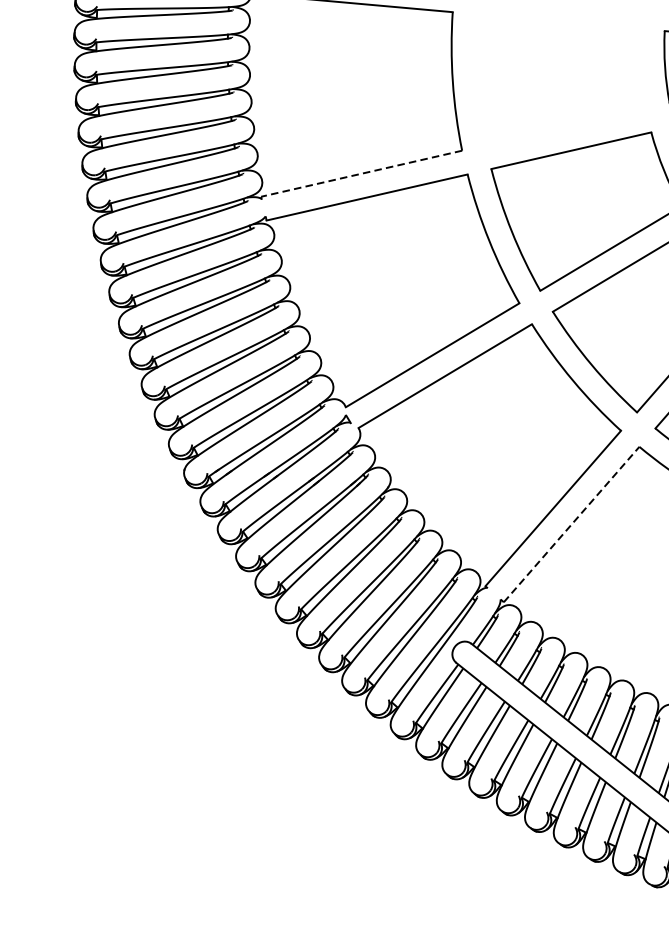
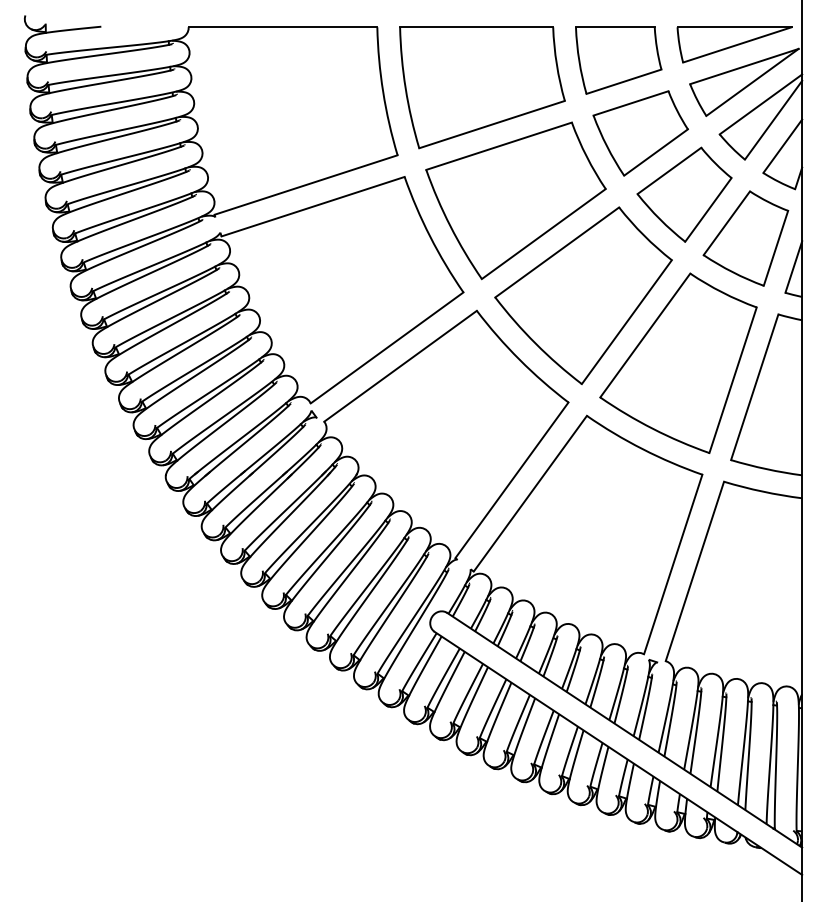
part: (559, 86) -> (482, 87), added
line: (361, 174) -> (305, 185), dashed -> solid
line: (571, 524) -> (530, 493), dashed -> solid

